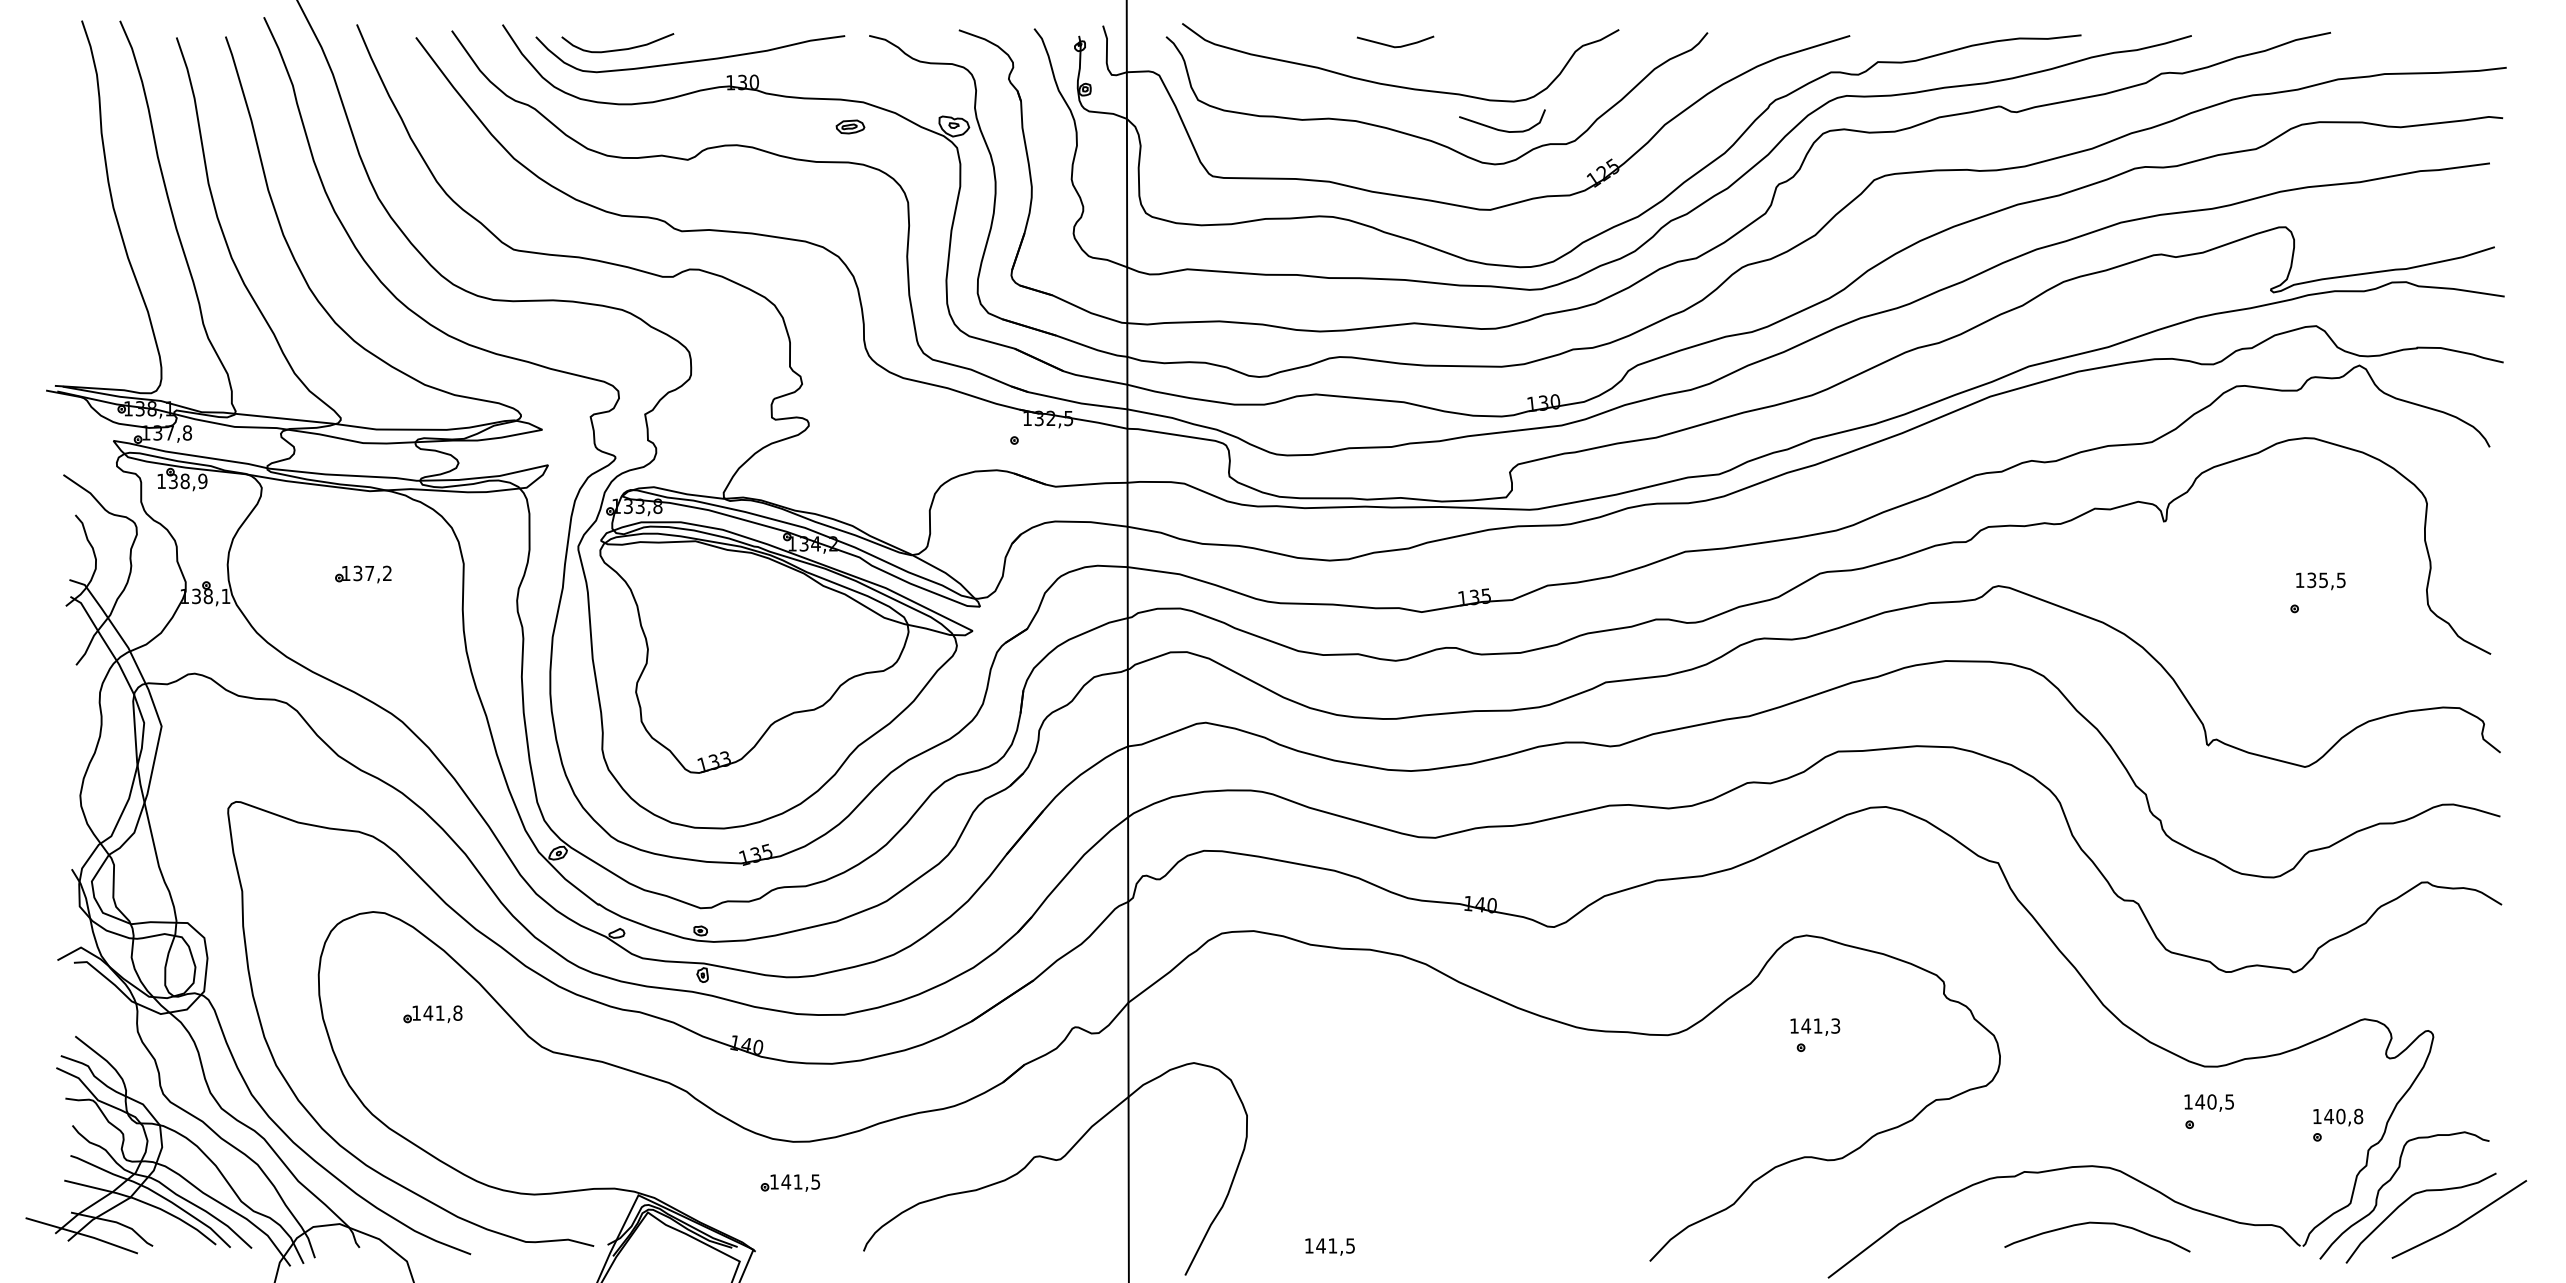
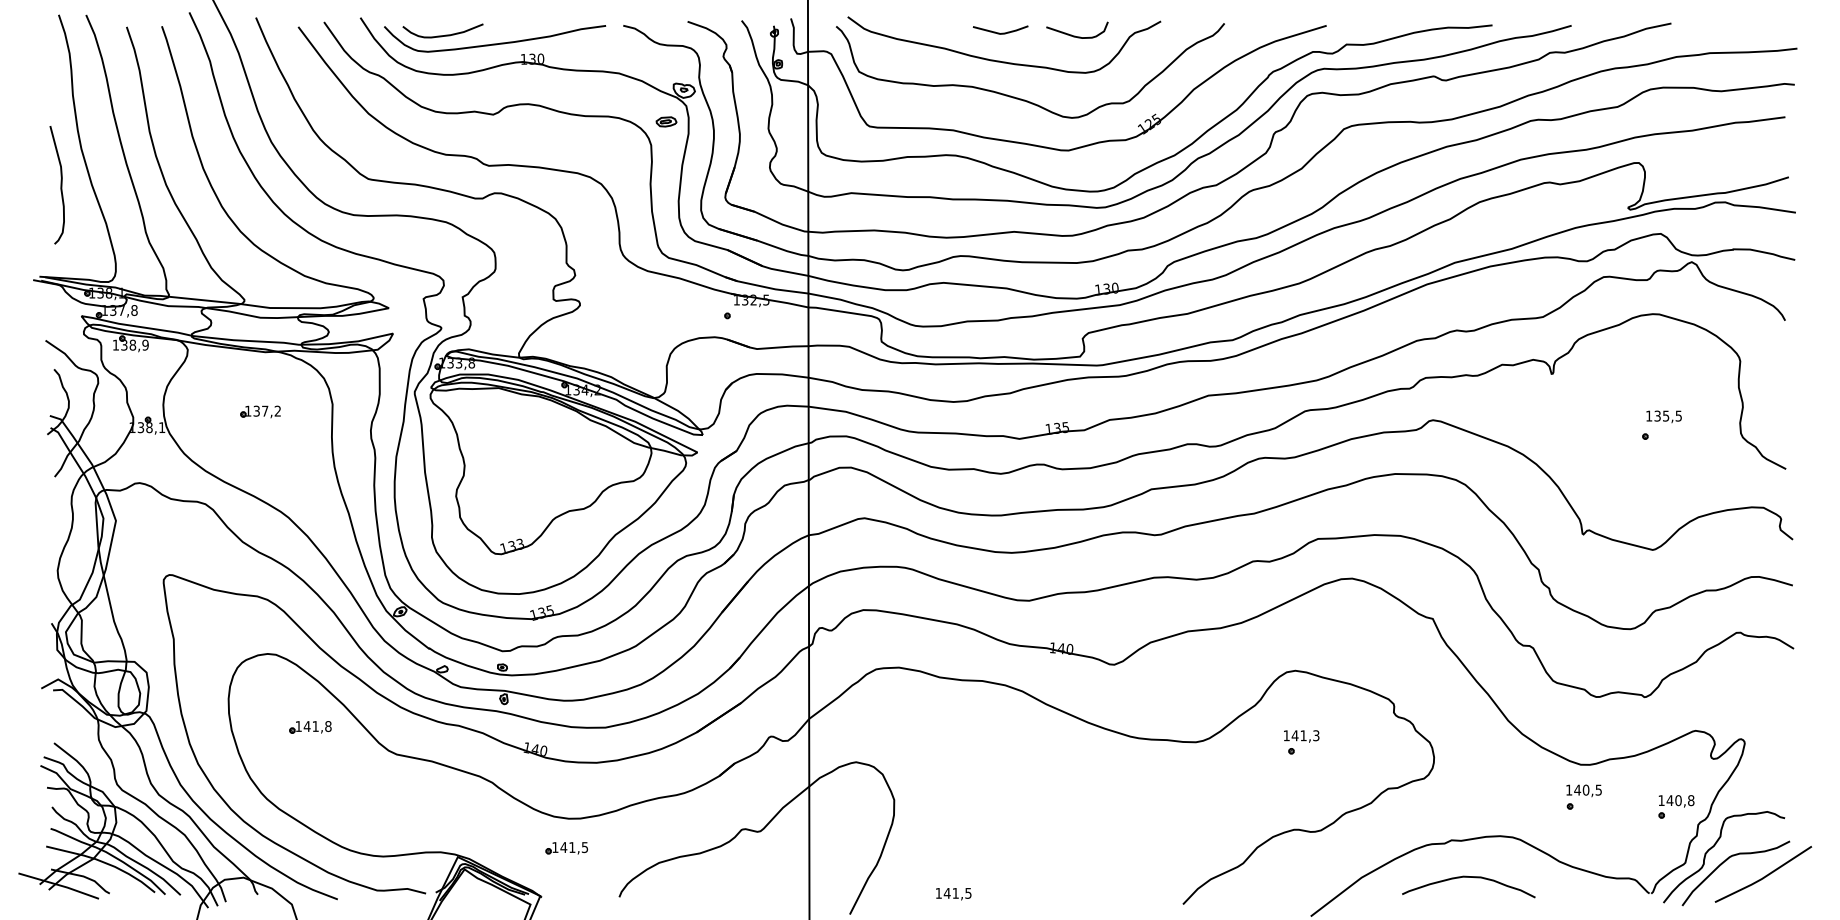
part: (850, 126) -> (666, 121), moved
curve: (1502, 129) -> (1077, 36), moved
curve: (84, 257) -> (60, 184), added
curve: (2097, 1223) -> (1468, 877), moved

